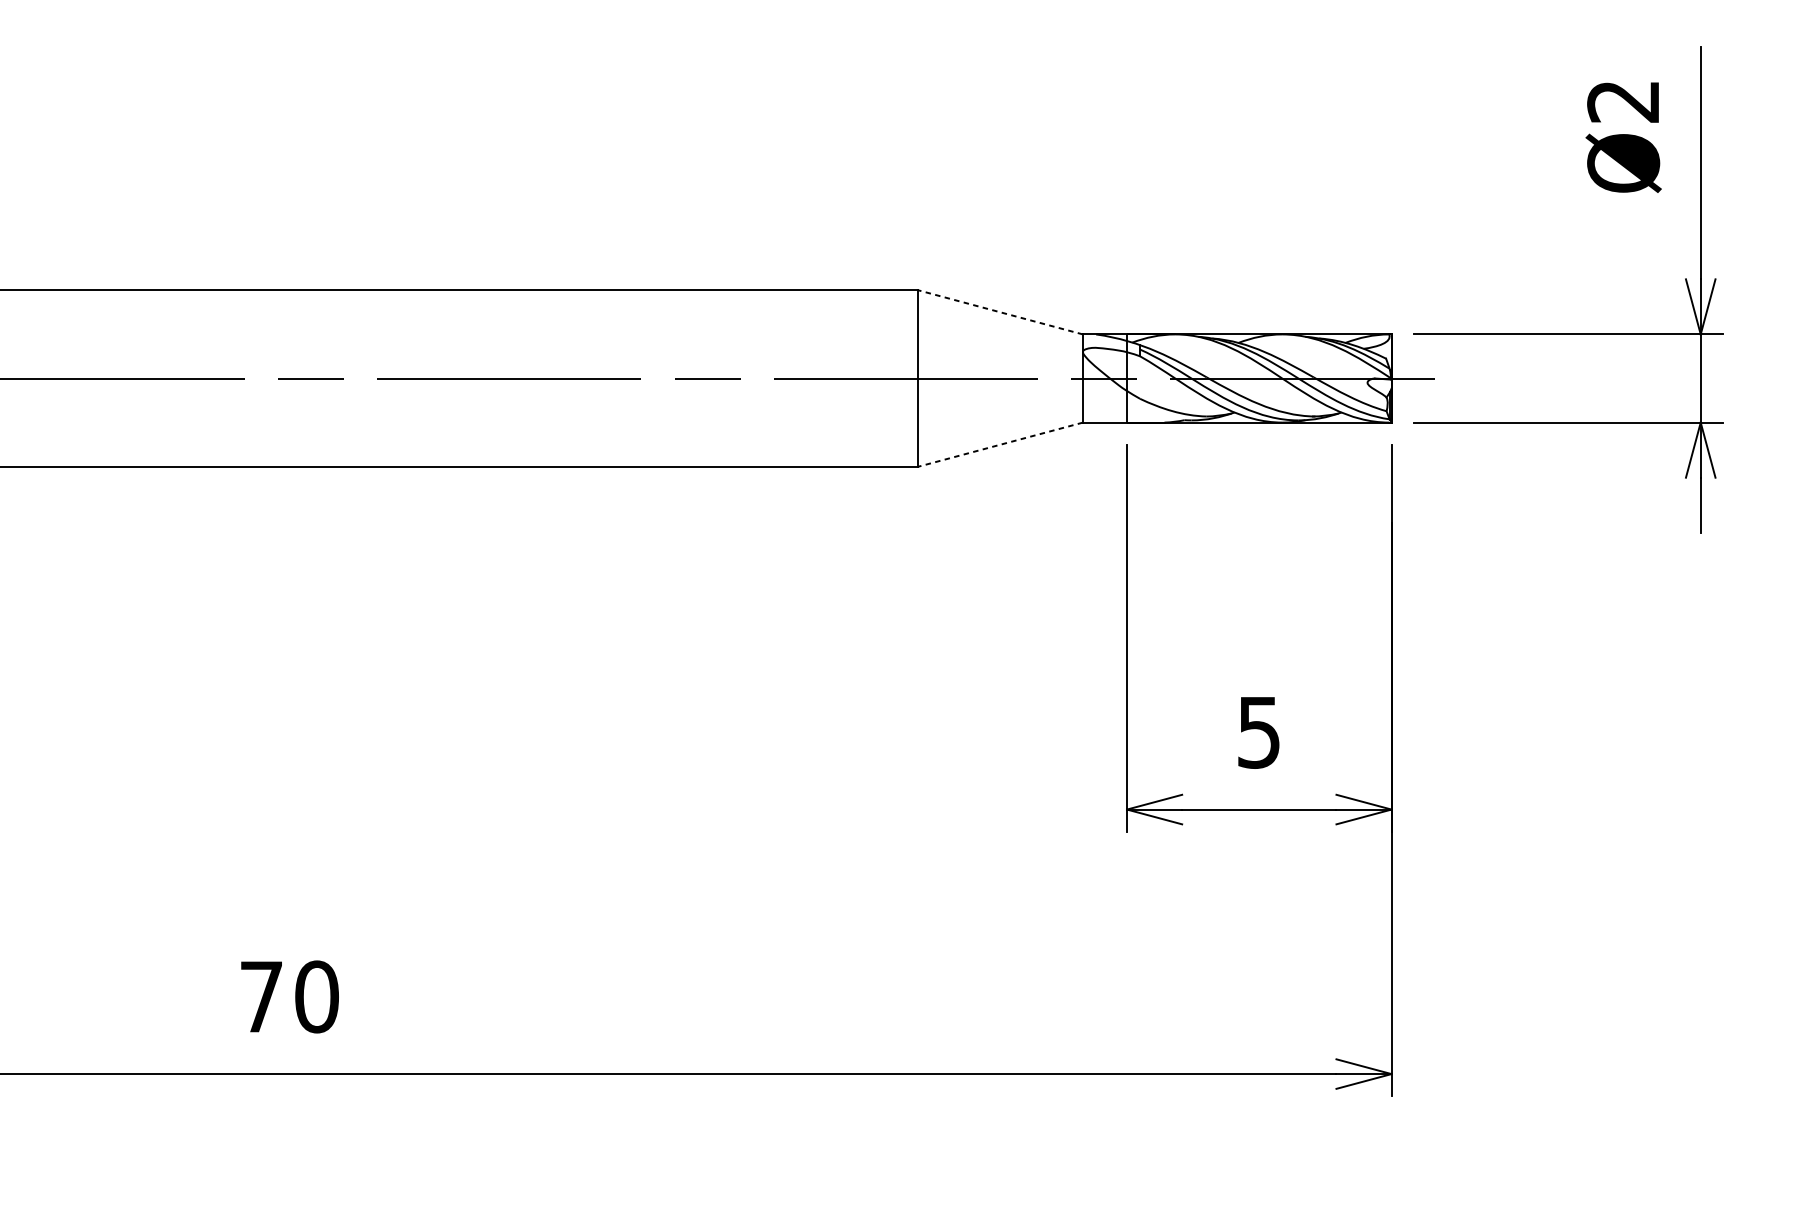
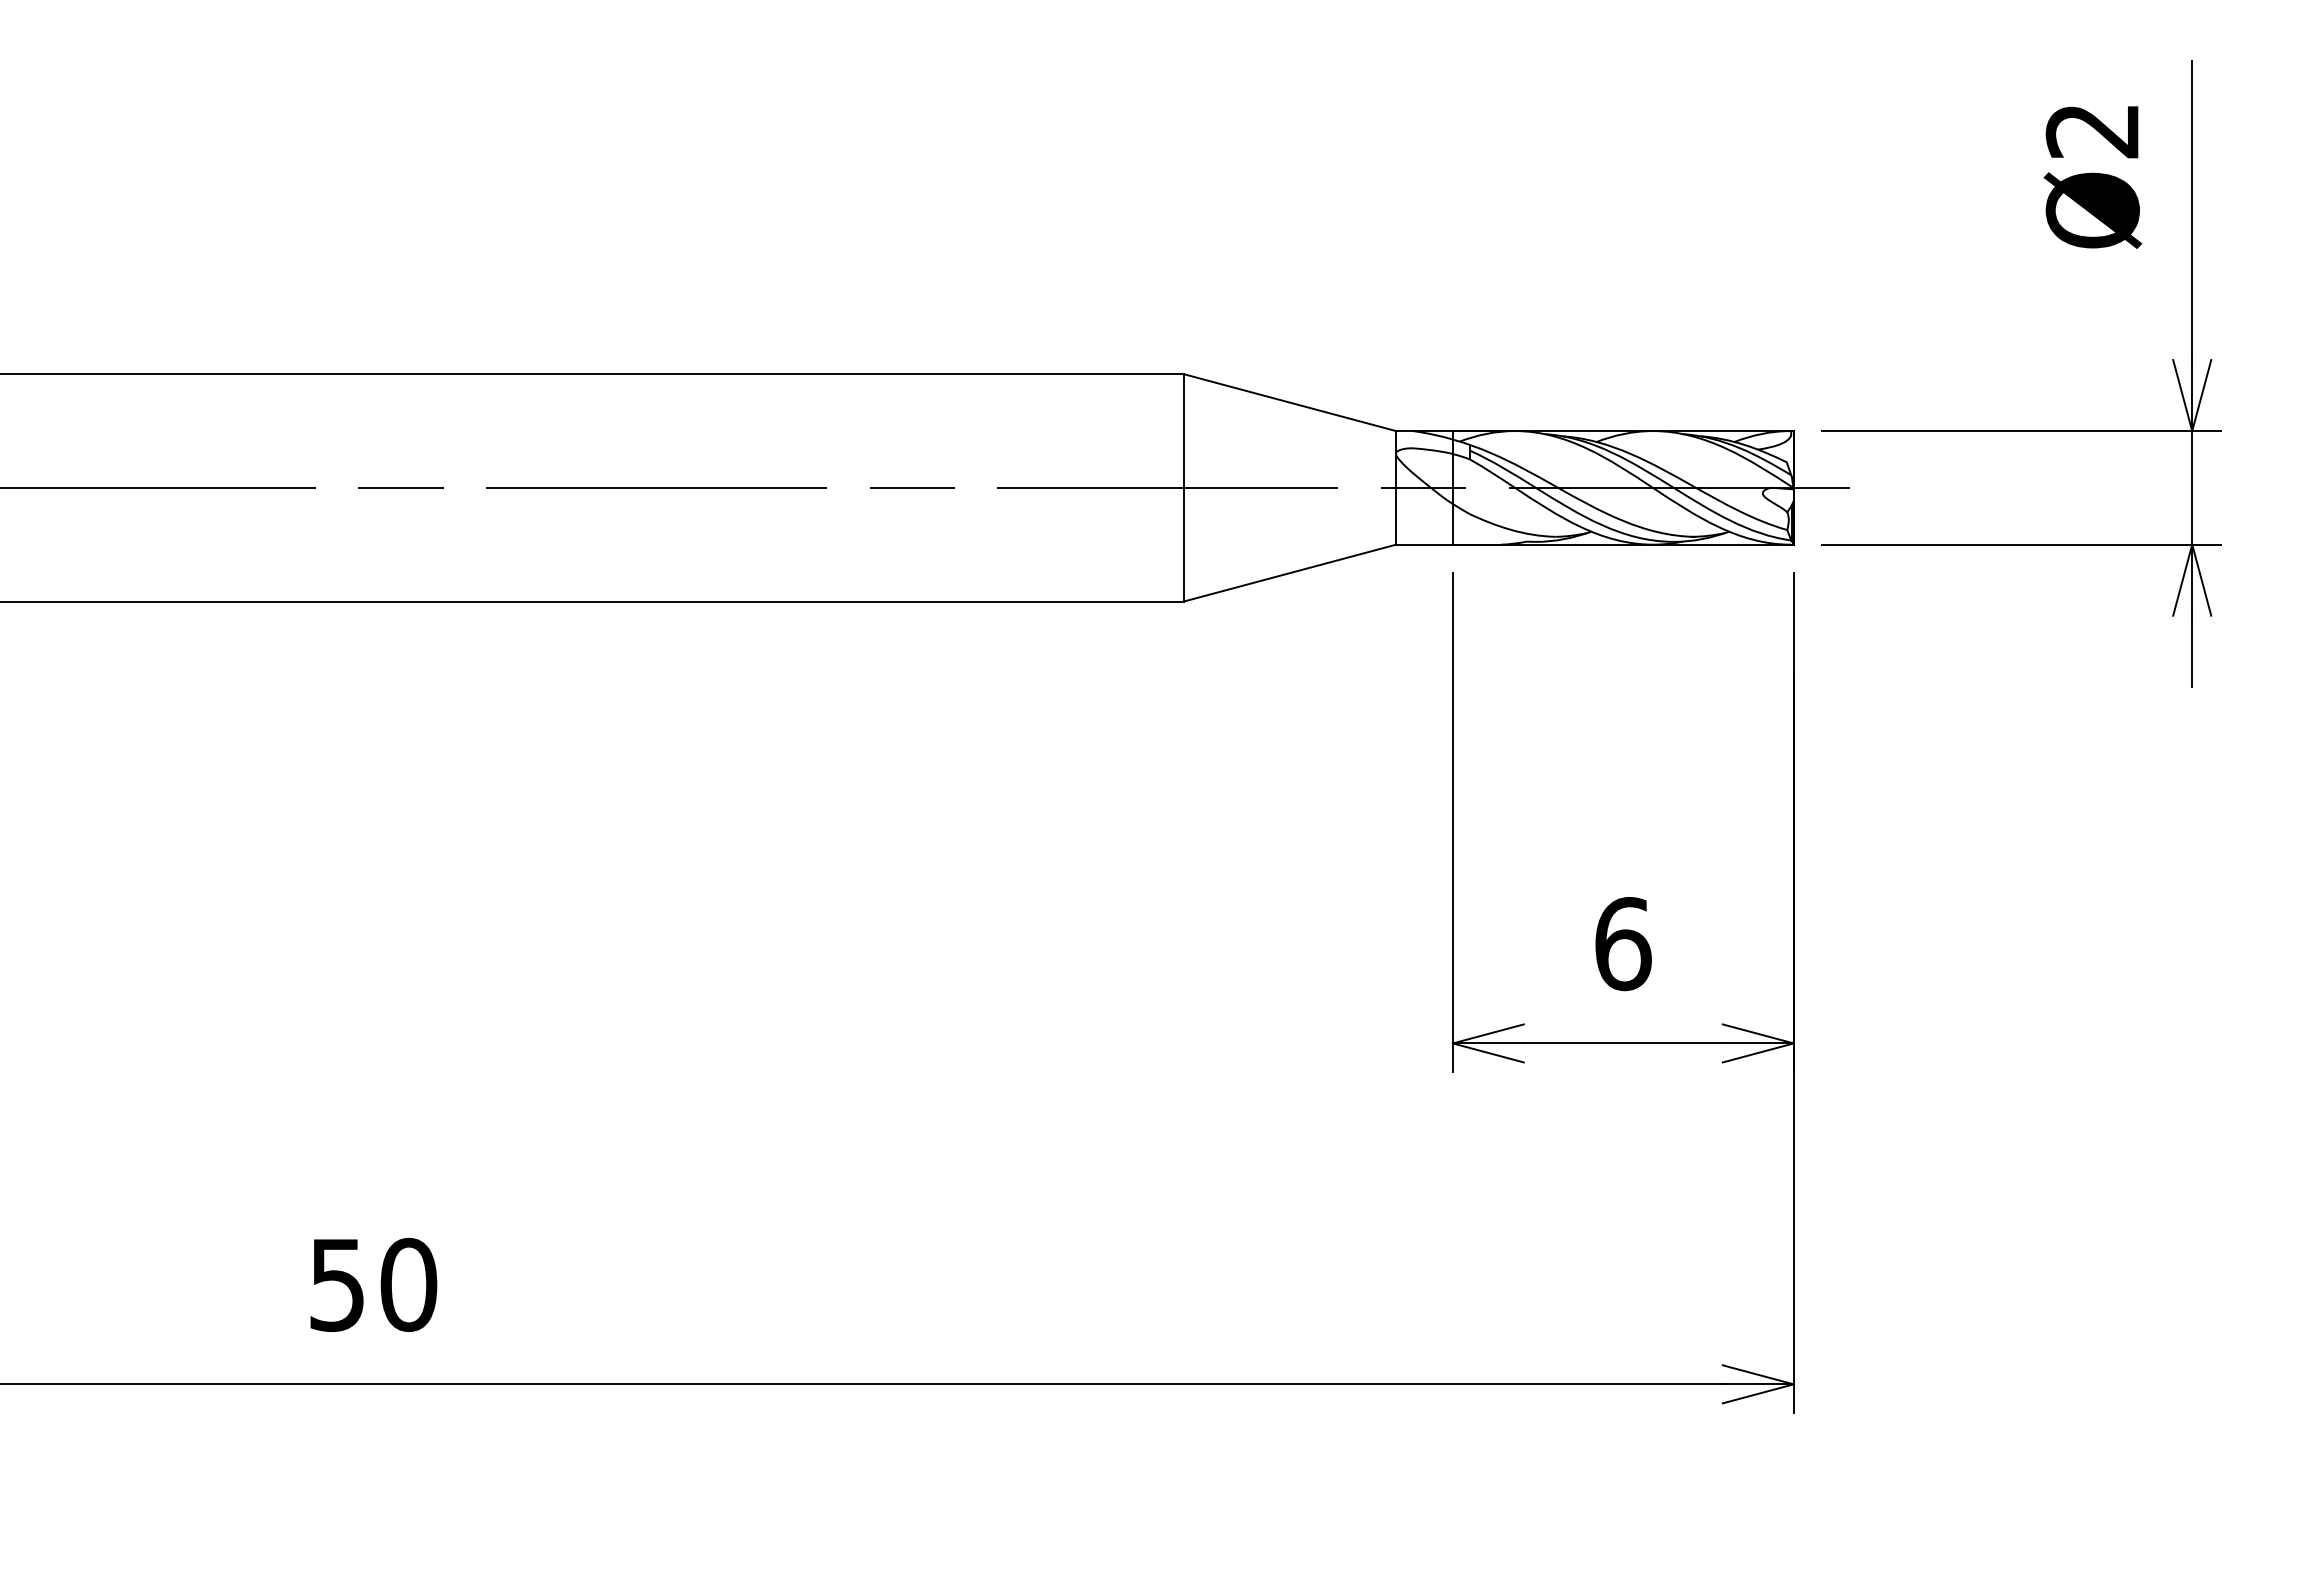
line: (1001, 312) -> (1290, 402), dashed -> solid
line: (1001, 444) -> (1290, 573), dashed -> solid
text: (1259, 732) -> (1623, 944), 5 -> 6
text: (260, 997) -> (336, 1285), 70 -> 50

